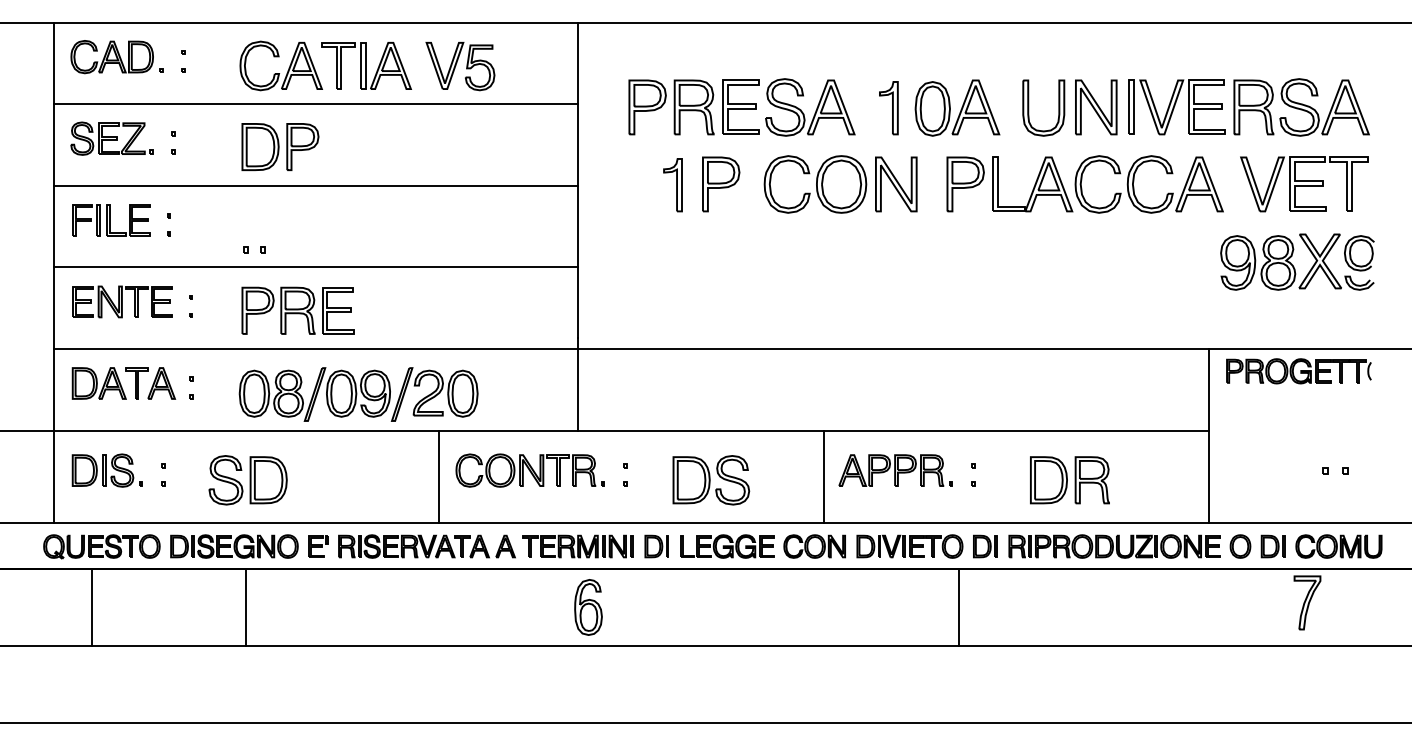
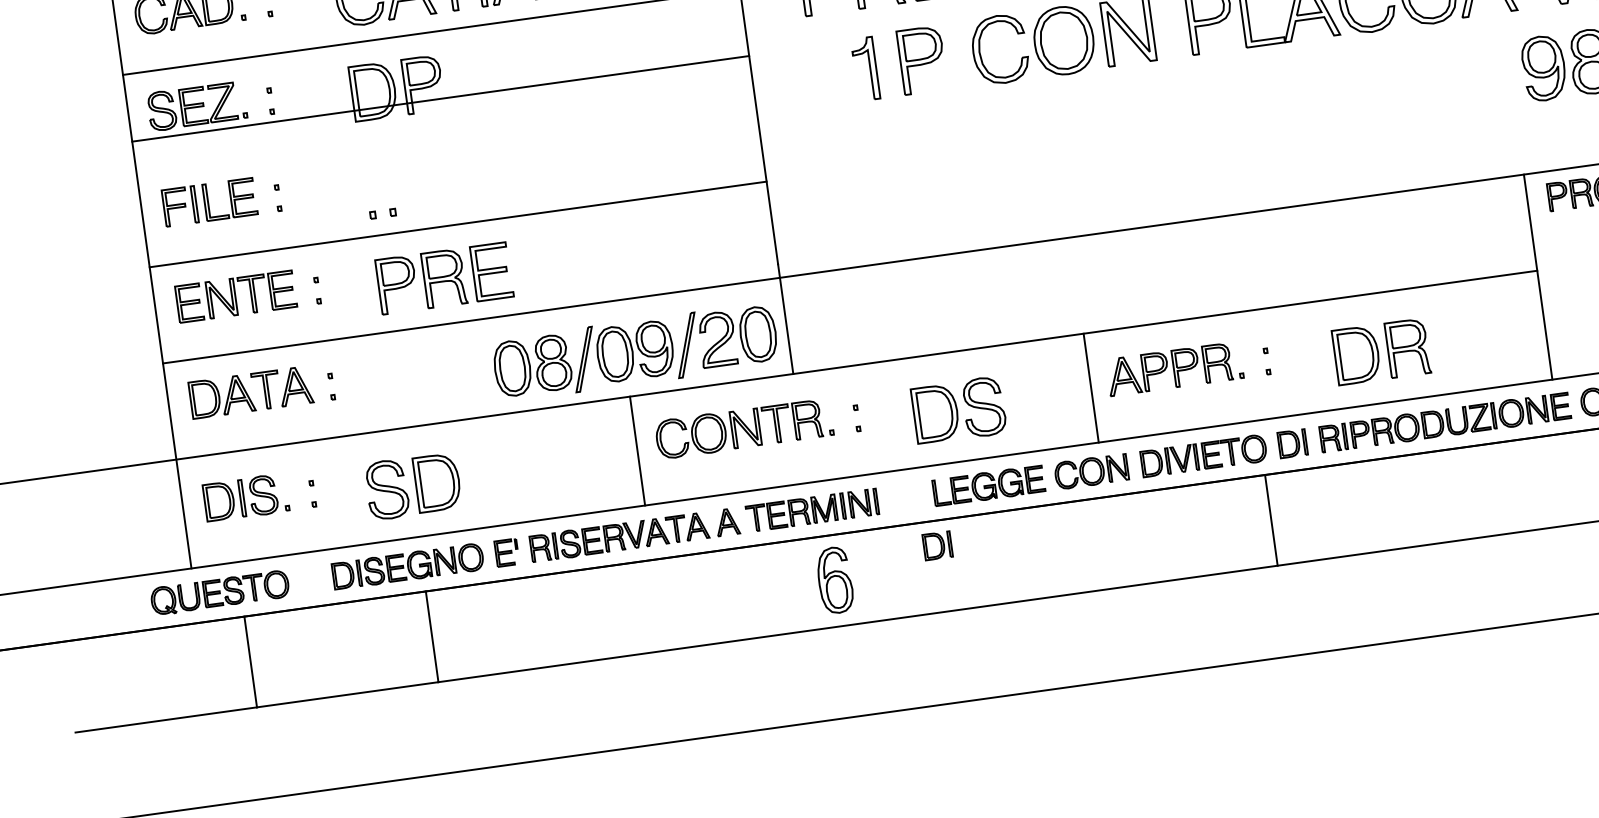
line: (315, 185) -> (440, 98), moved
part: (358, 394) -> (635, 352), moved
part: (101, 546) -> (219, 592), moved
part: (656, 546) -> (937, 545), moved

